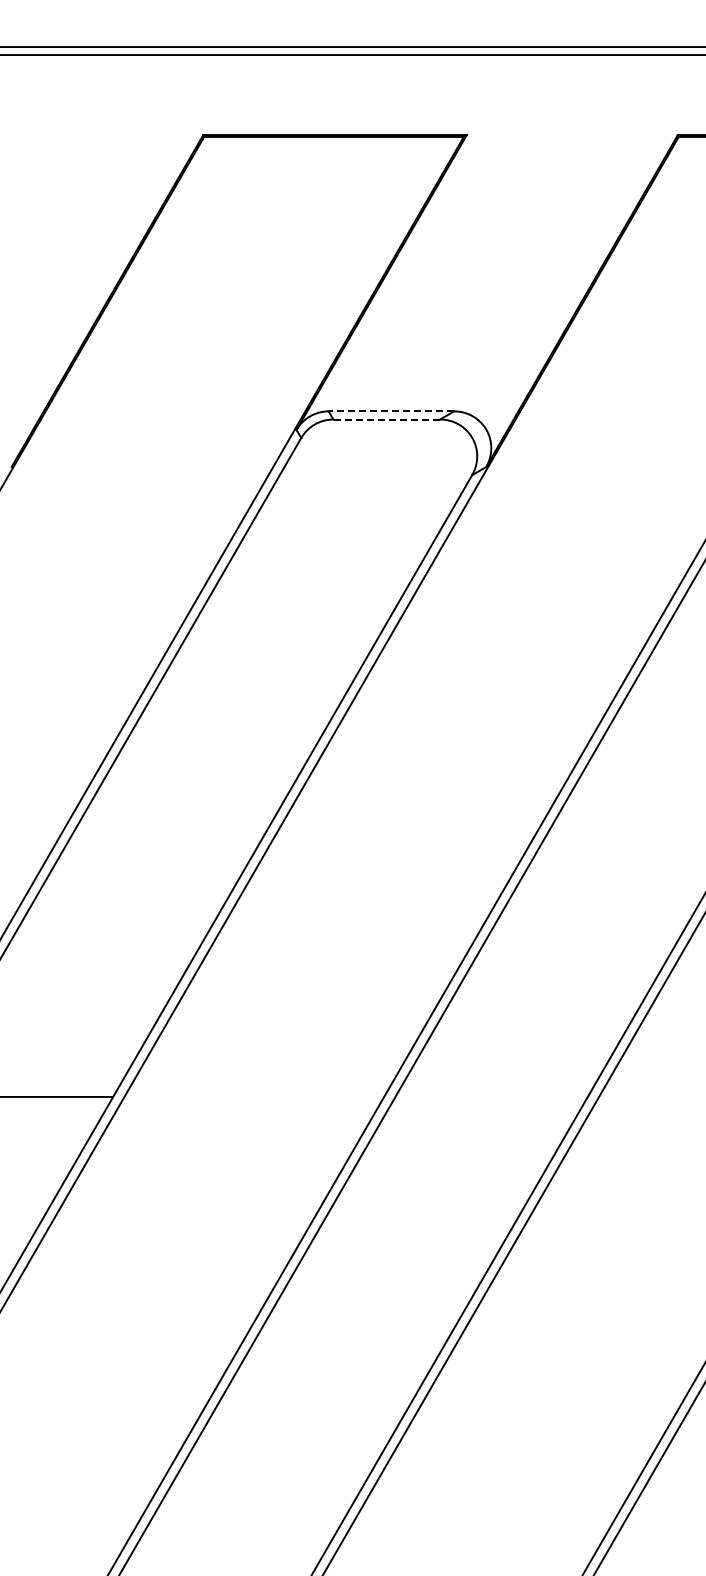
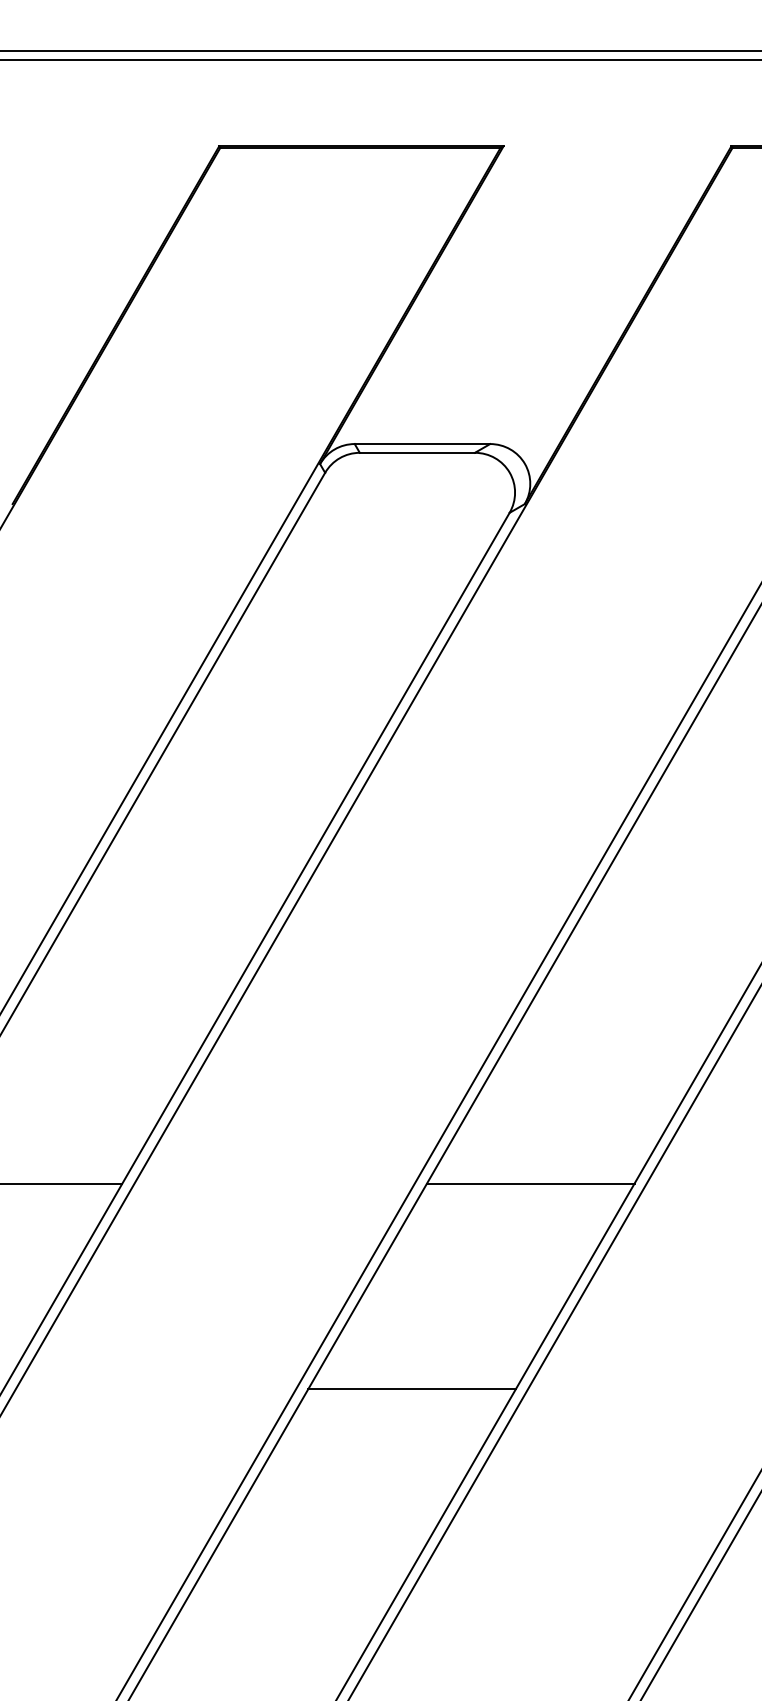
line: (391, 411) -> (422, 444), dashed -> solid
line: (386, 419) -> (417, 452), dashed -> solid
line: (491, 1096) -> (530, 1183), added
line: (381, 1287) -> (411, 1389), added

